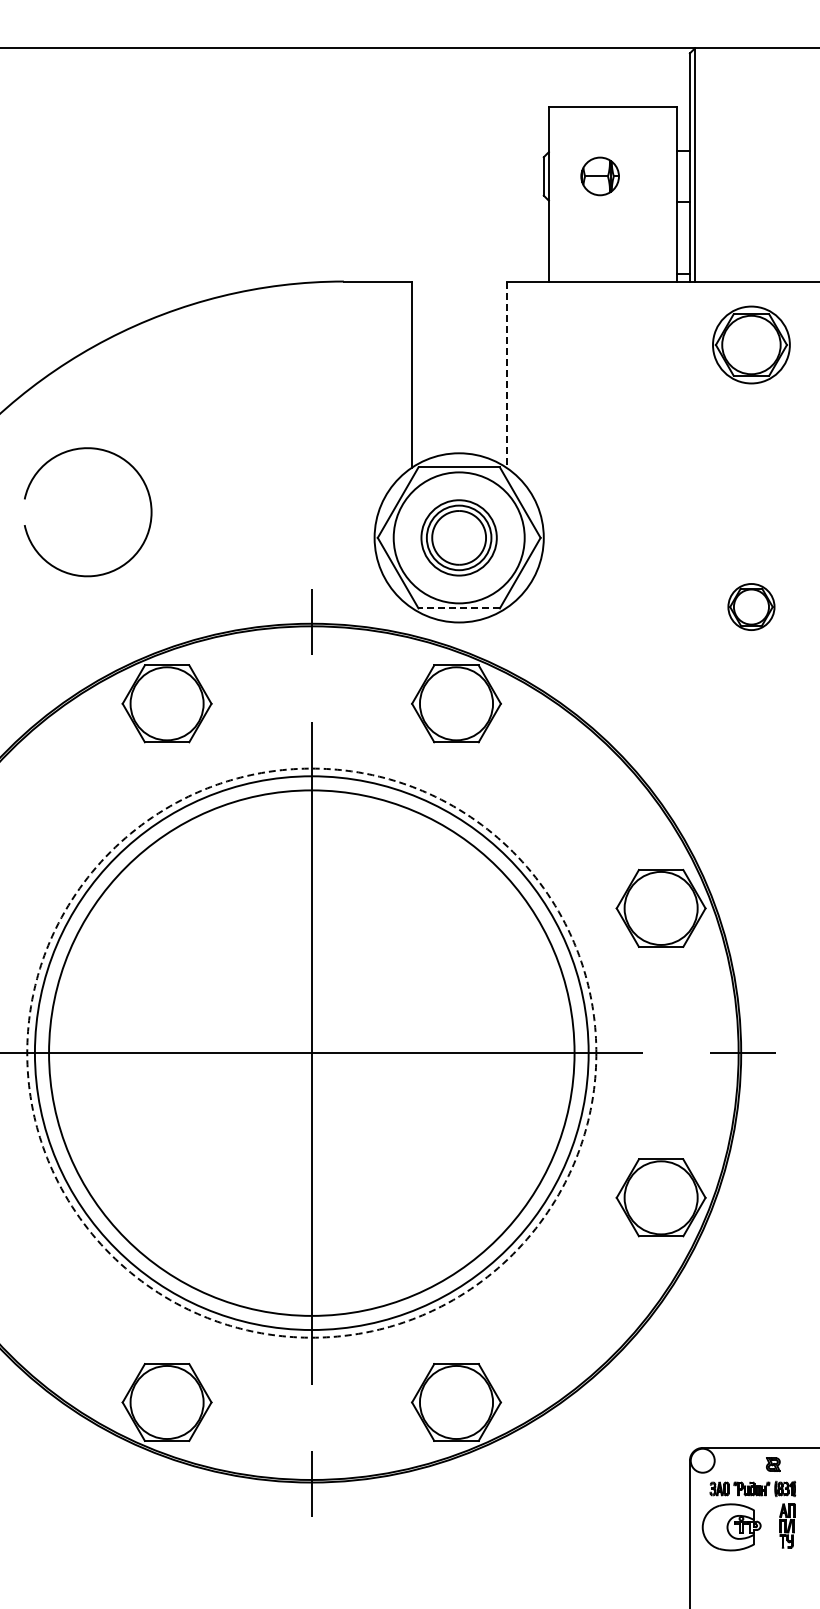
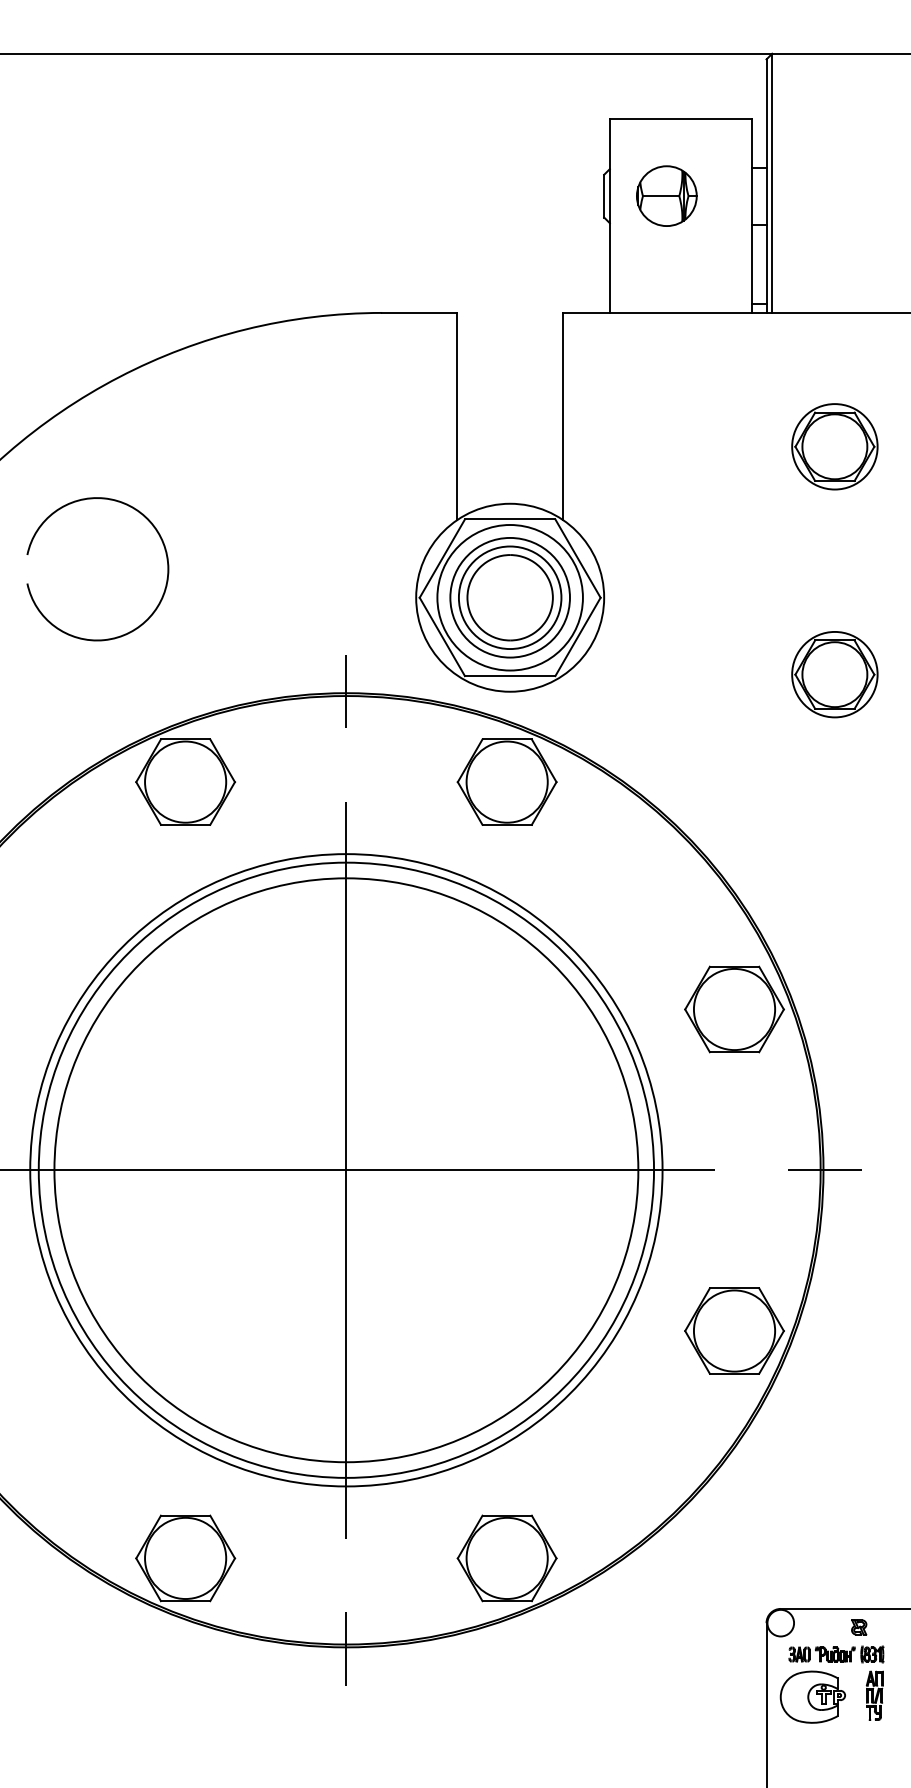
part: (599, 176) -> (666, 196), size x1.43
part: (751, 344) -> (834, 446), moved
line: (506, 375) -> (562, 417), dashed -> solid
part: (458, 537) -> (509, 597), size x1.43
part: (751, 606) -> (834, 674), size x1.67
line: (459, 608) -> (510, 676), dashed -> solid
circle: (311, 1052) -> (346, 1169), dashed -> solid

